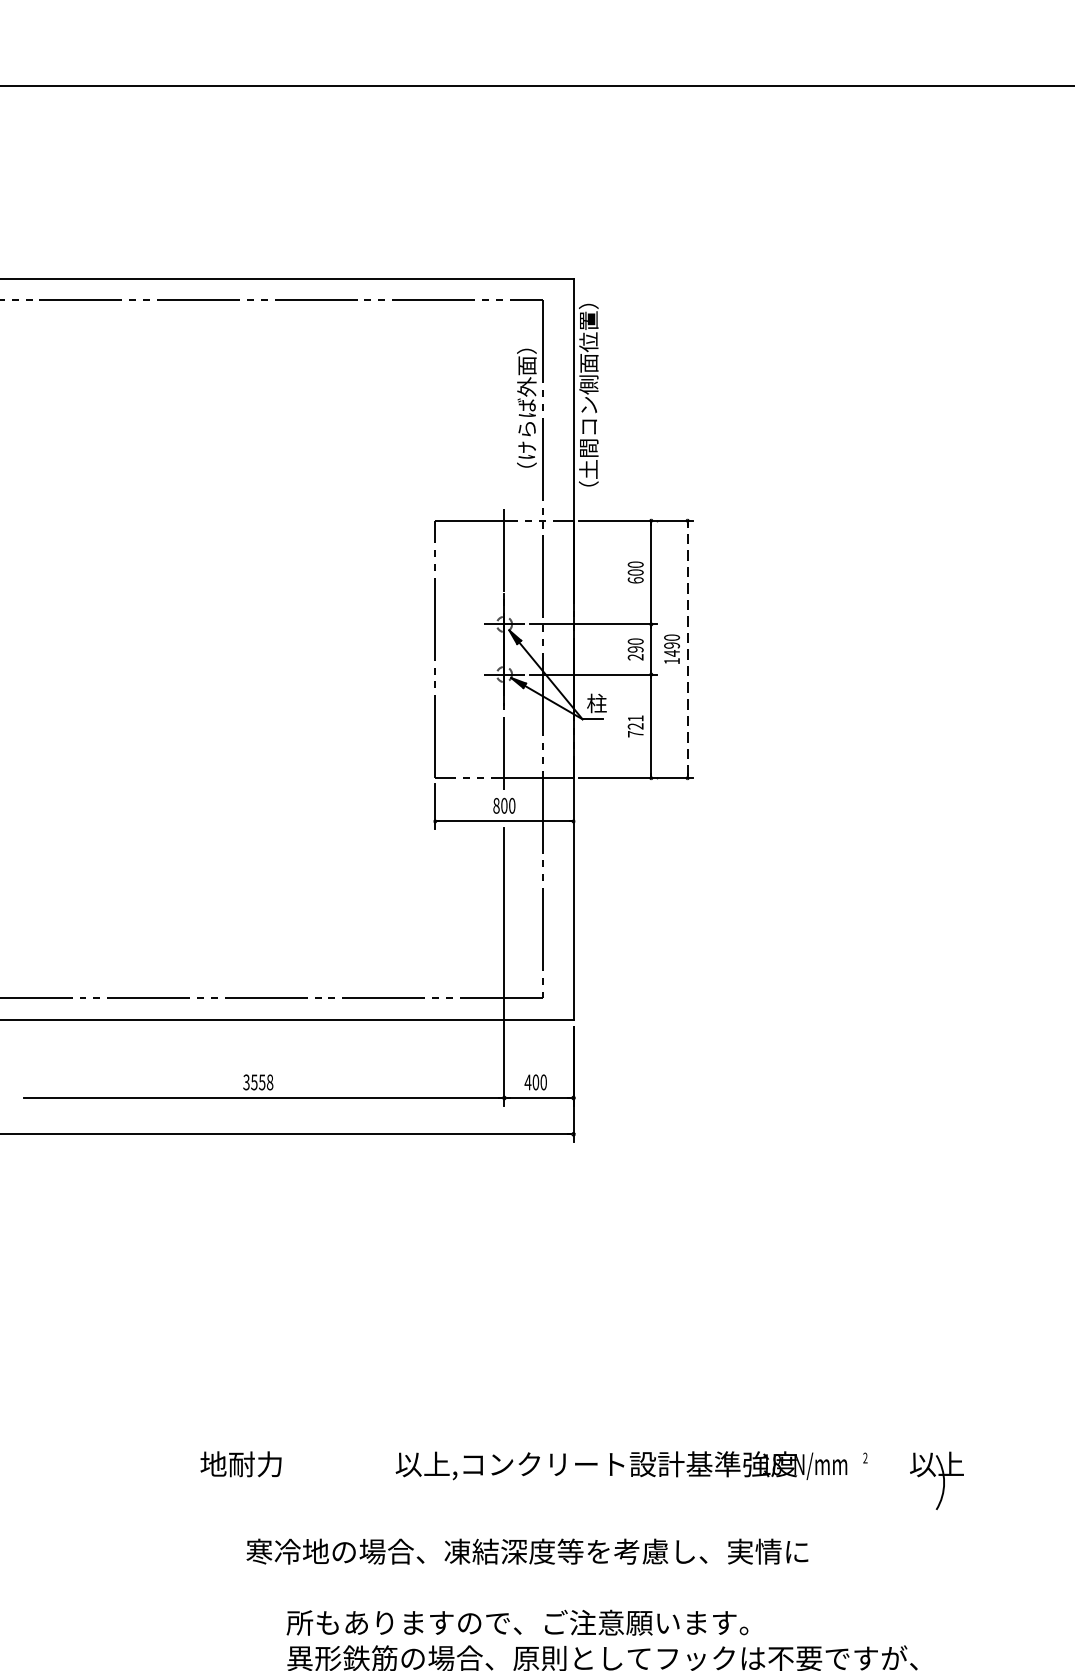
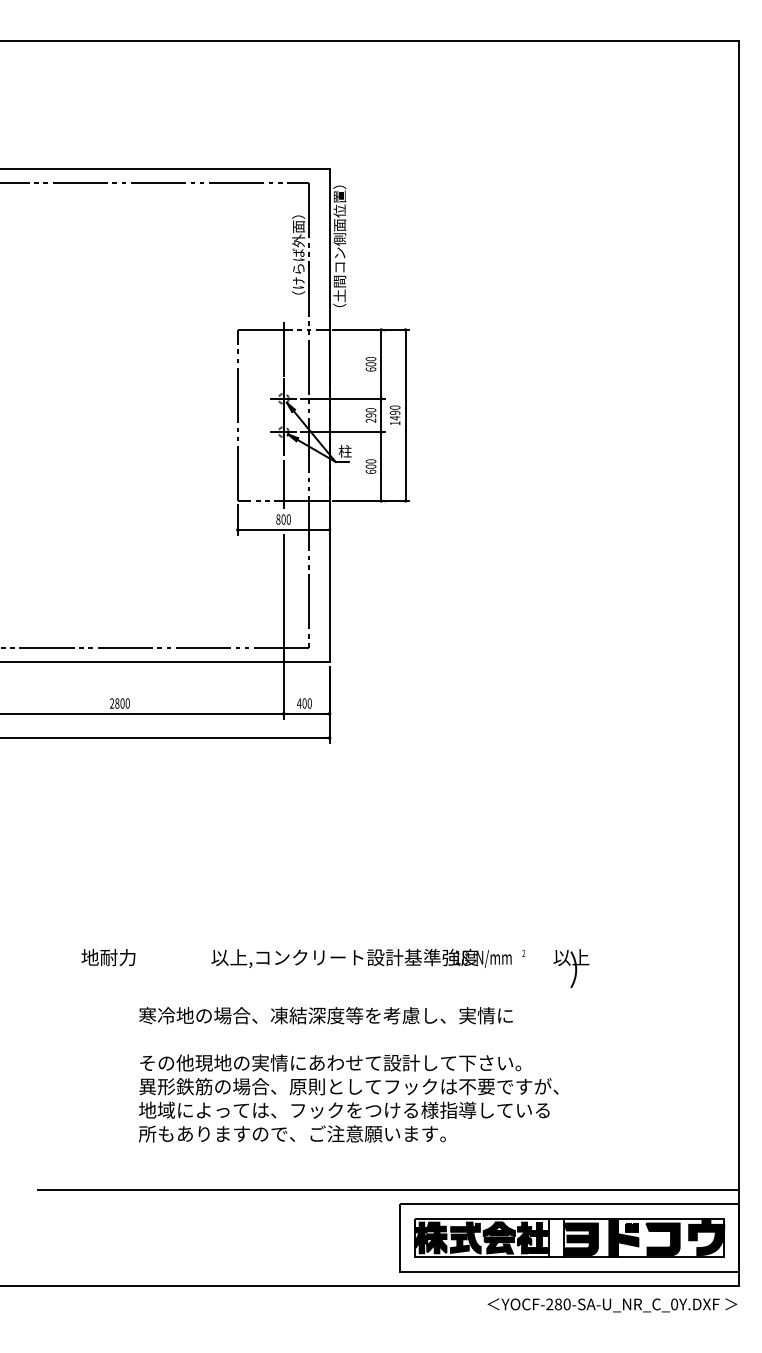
line: (687, 649) -> (405, 415), dashed -> solid
text: (634, 726) -> (370, 466), 721 -> 600
text: (257, 1082) -> (119, 703), 3558 -> 2800
text: (526, 1551) -> (325, 1015), moved
text: (573, 1622) -> (329, 1062), 所もありますので、ご注意願います。 -> その他現地の実情にあわせて設計して下さい。

